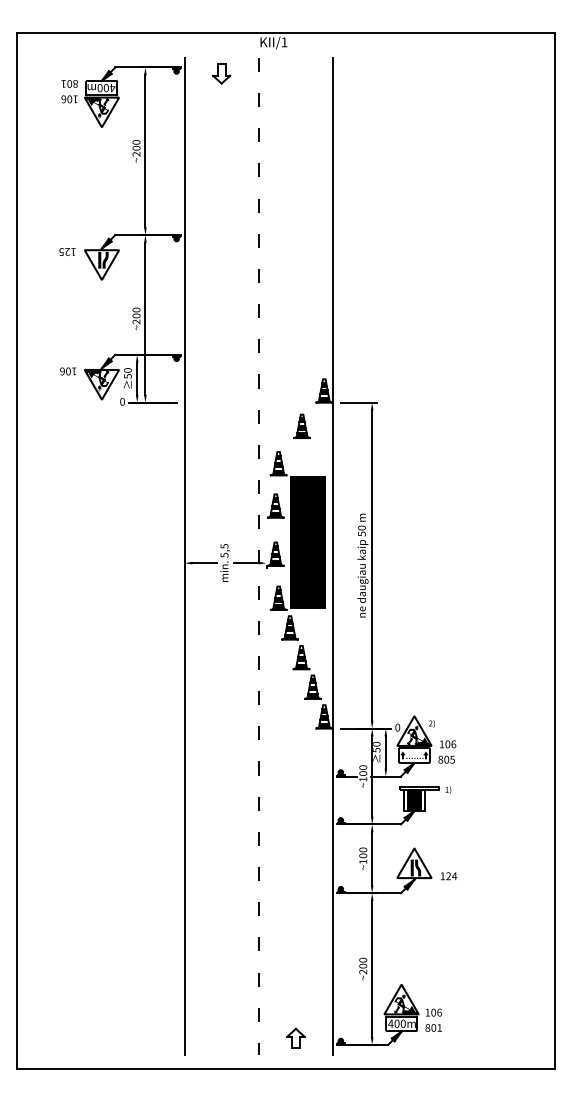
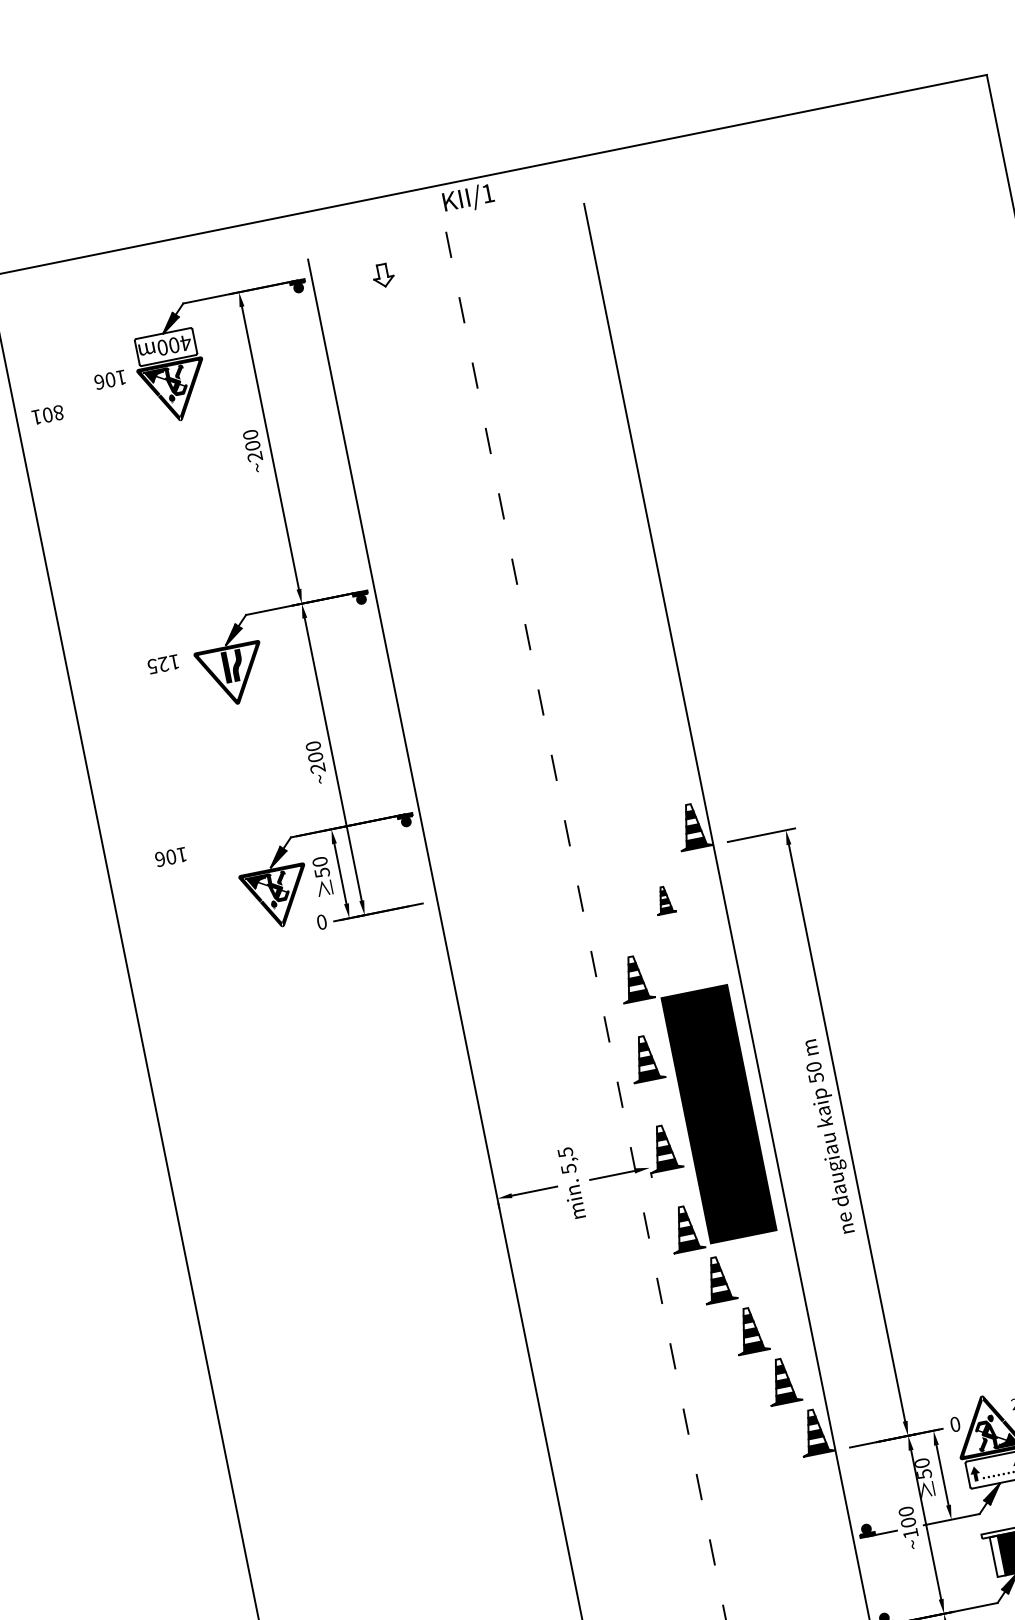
part: (221, 73) -> (382, 274), size x0.6
text: (69, 83) -> (47, 414), moved
text: (68, 371) -> (171, 857), moved
part: (301, 425) -> (663, 899), size x0.6

